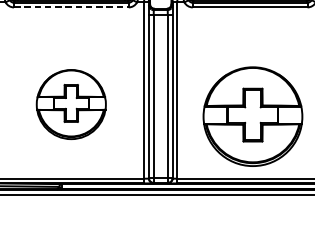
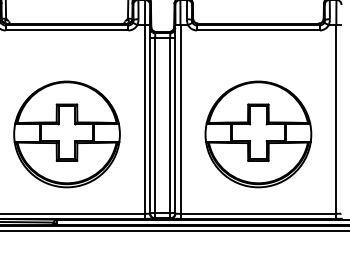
line: (71, 7) -> (67, 30), dashed -> solid
part: (70, 104) -> (66, 134), size x1.43
part: (253, 116) -> (258, 134), moved

